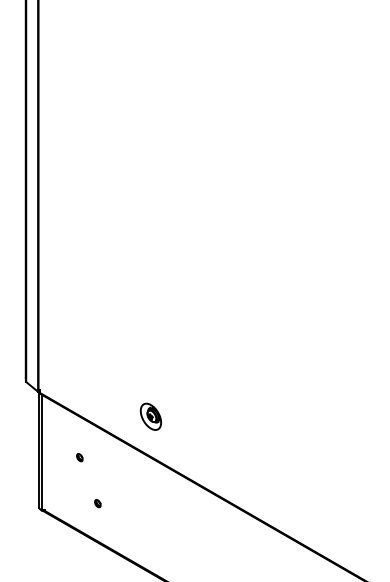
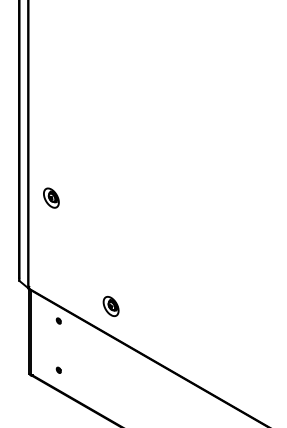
part: (69, 269) -> (51, 198), added
part: (79, 457) -> (58, 320), moved
part: (97, 503) -> (58, 370), moved

